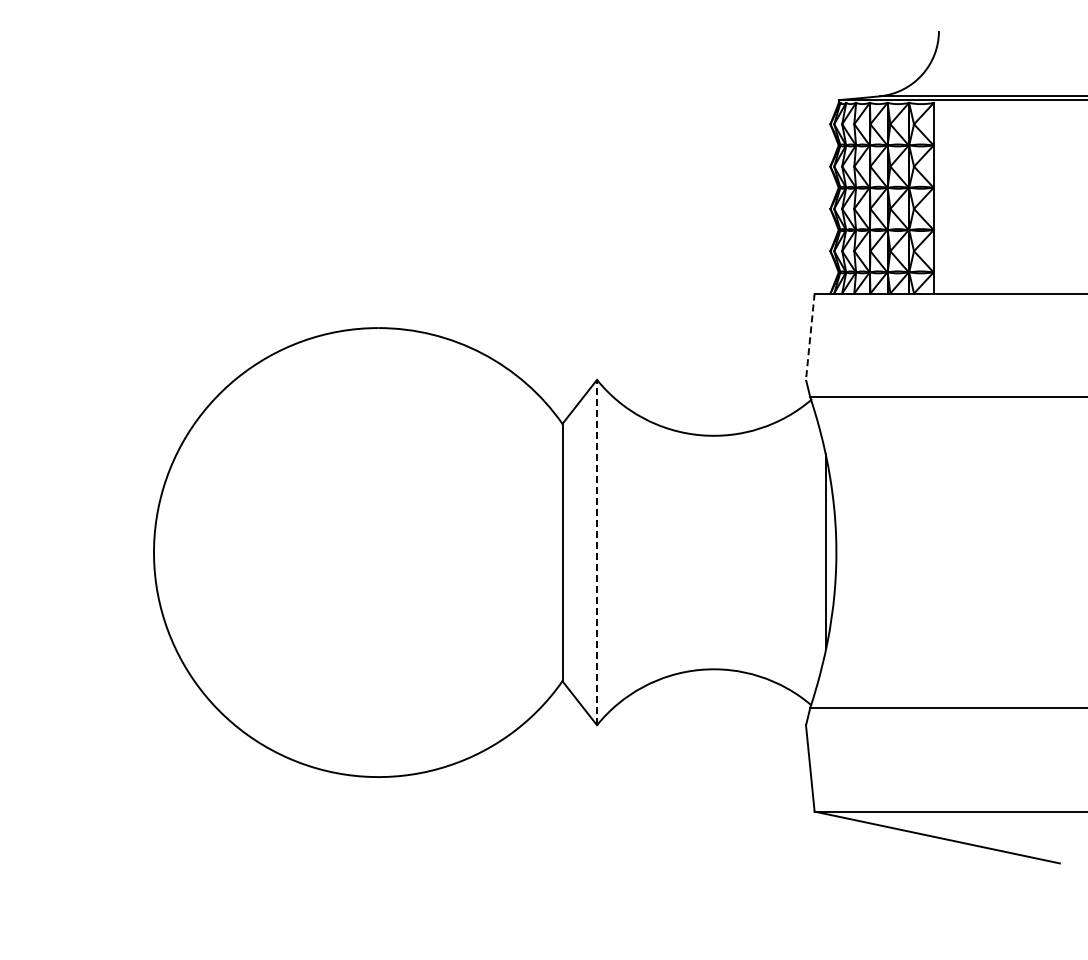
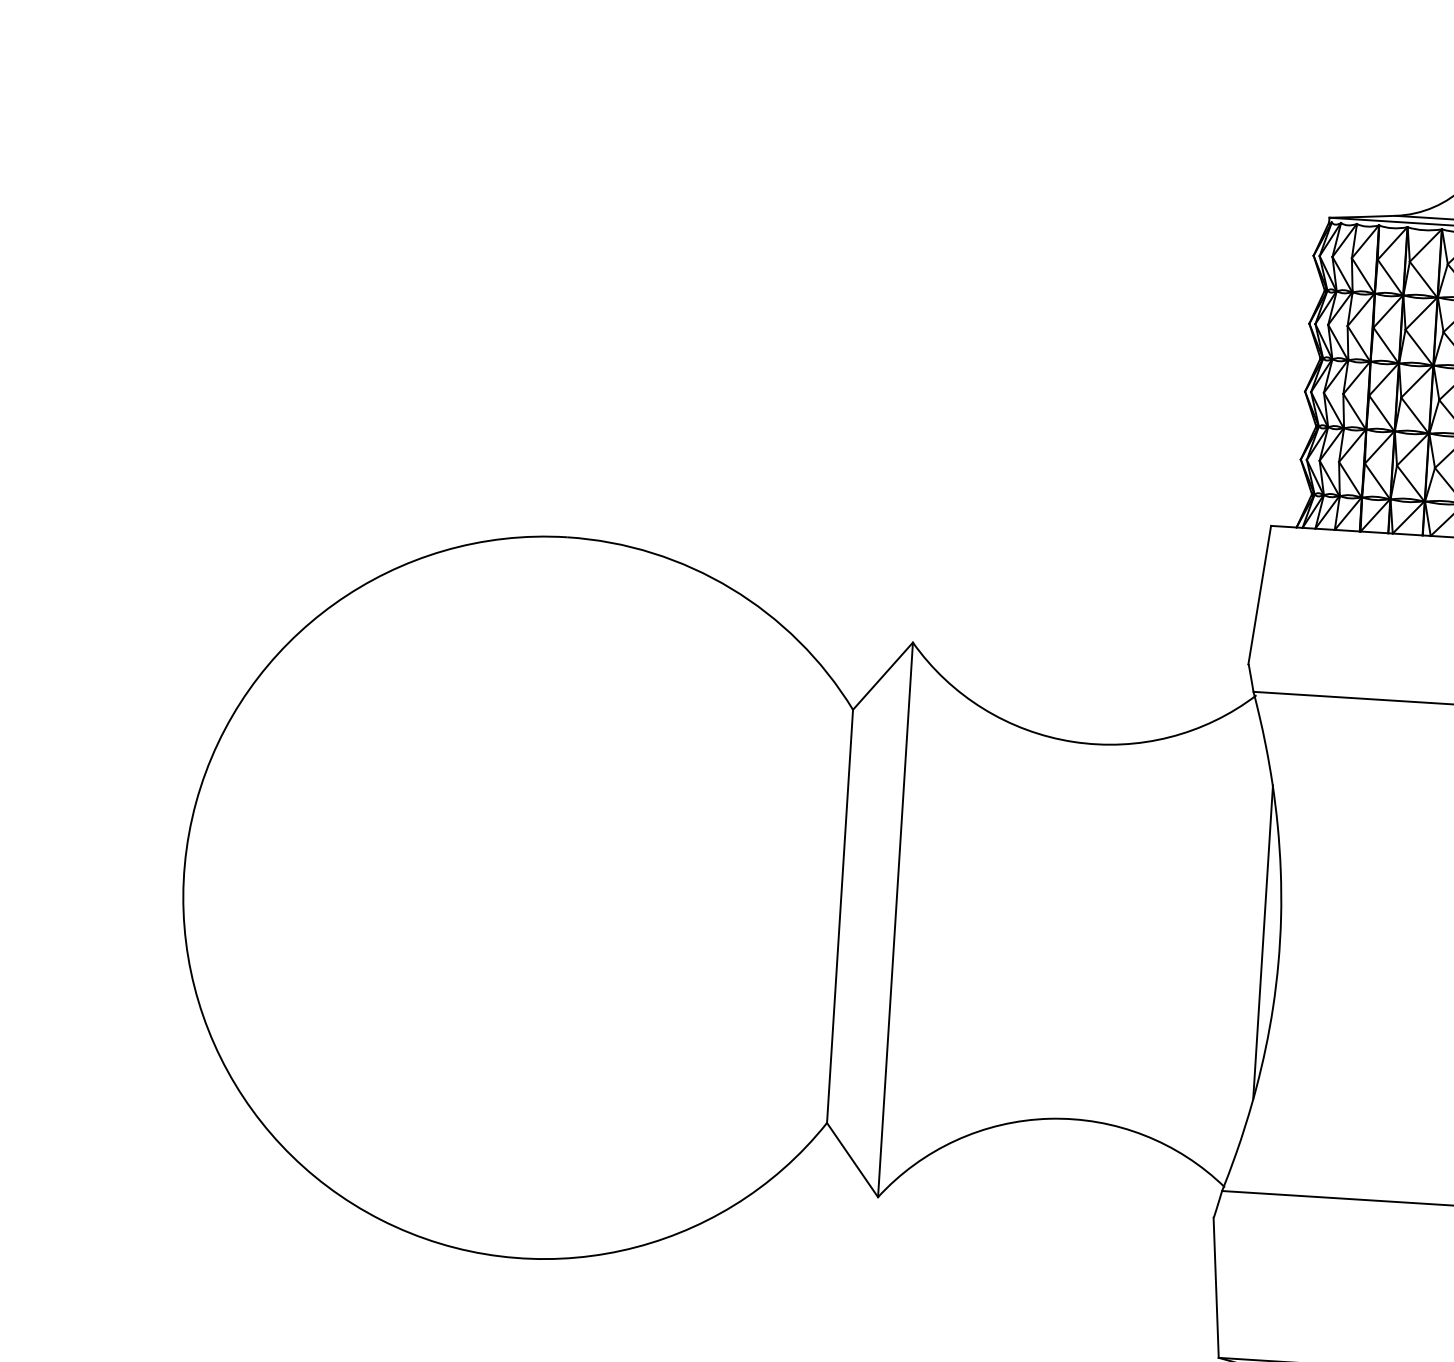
line: (810, 336) -> (1260, 594), dashed -> solid
line: (597, 552) -> (896, 919), dashed -> solid

